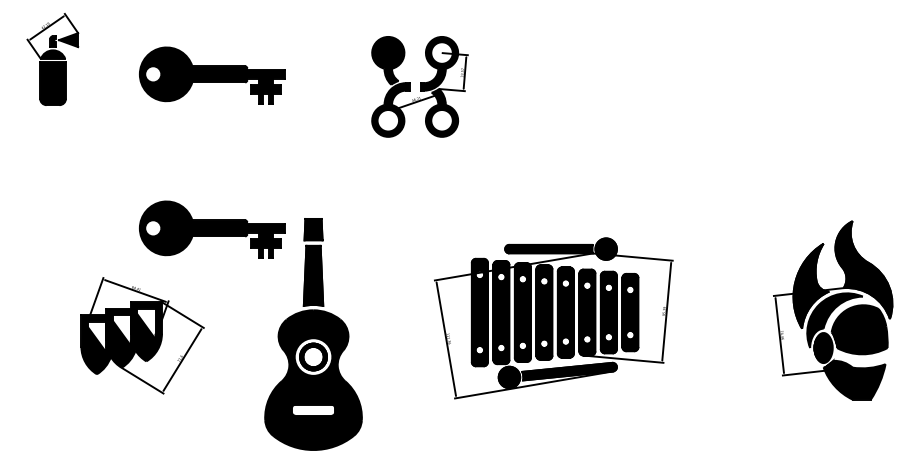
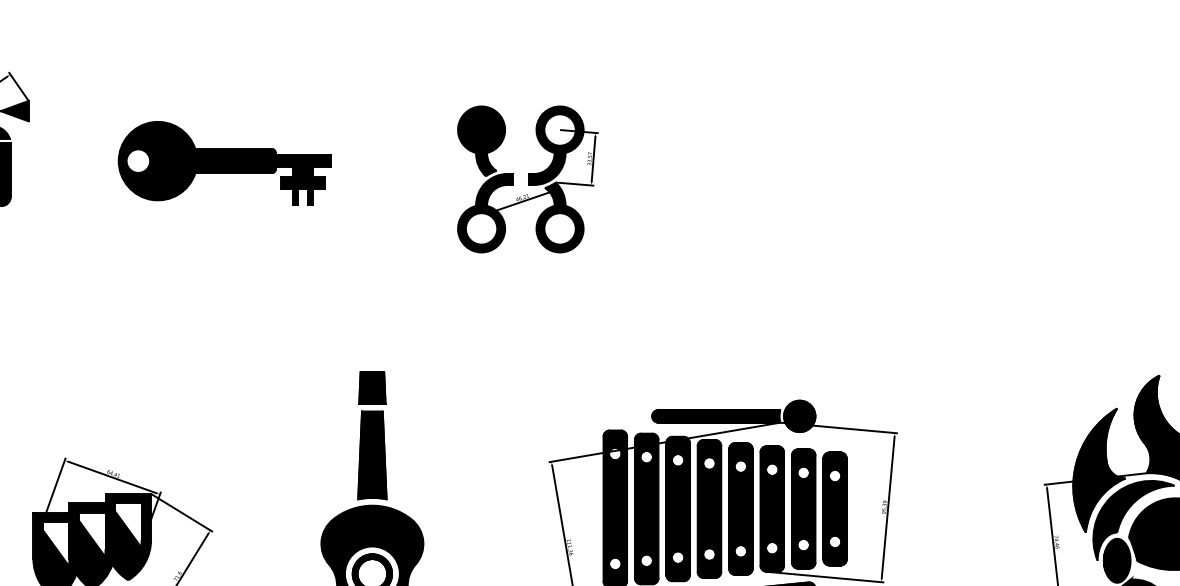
part: (212, 229) -> (224, 387), removed

